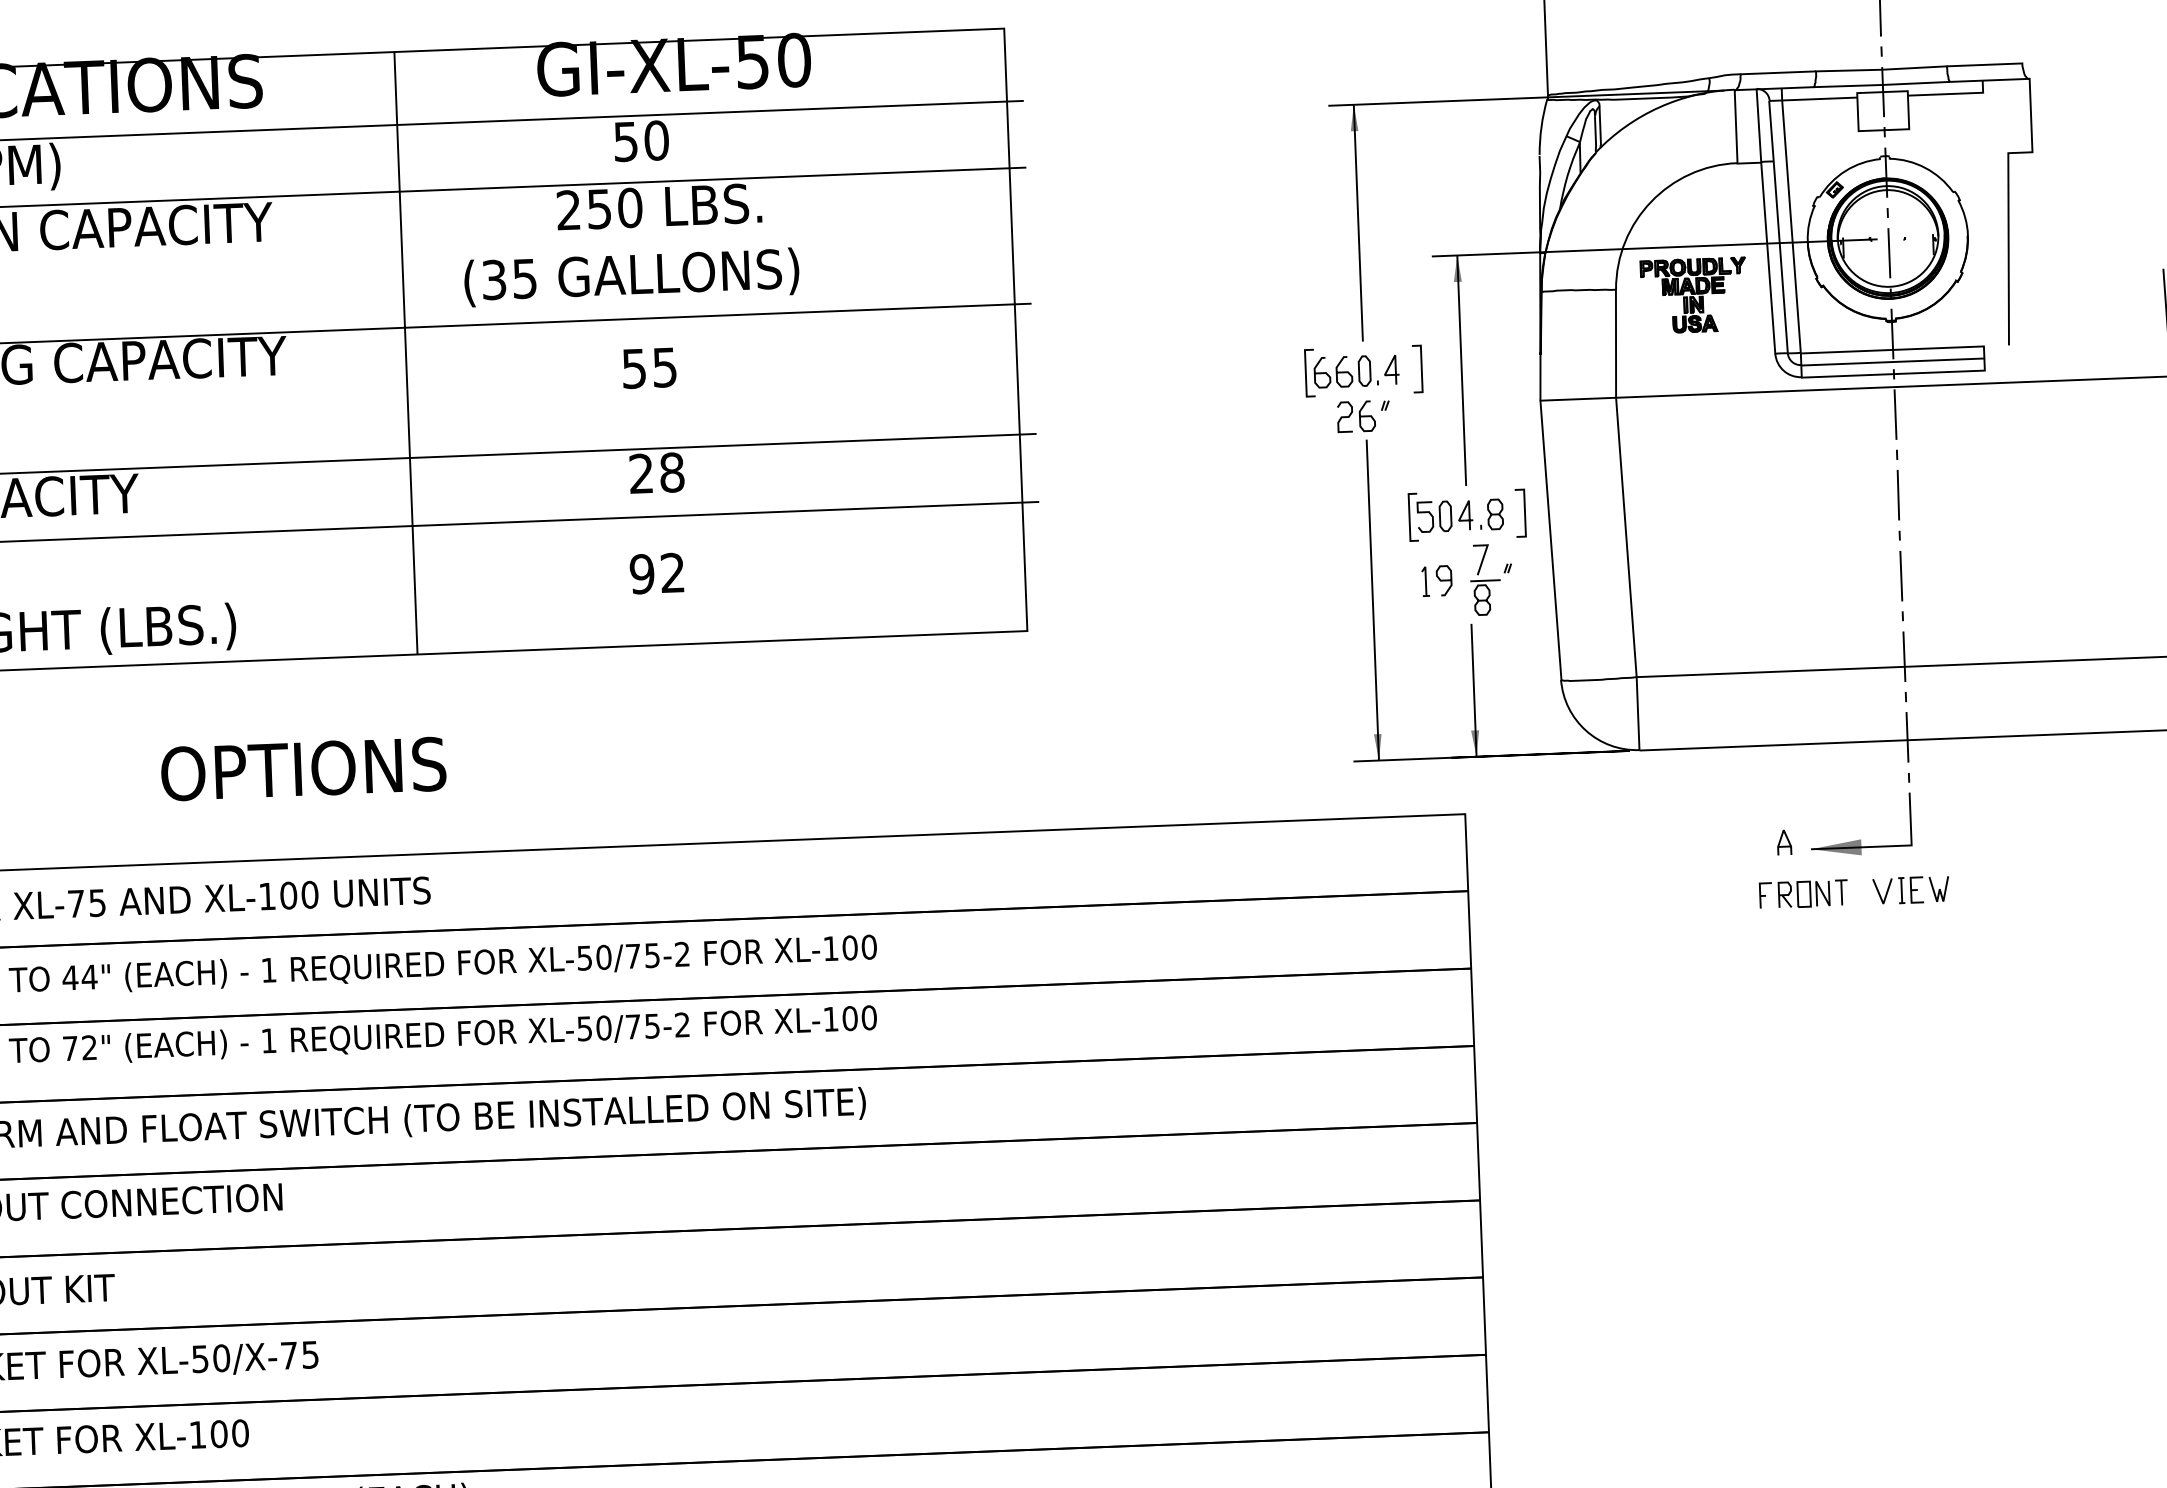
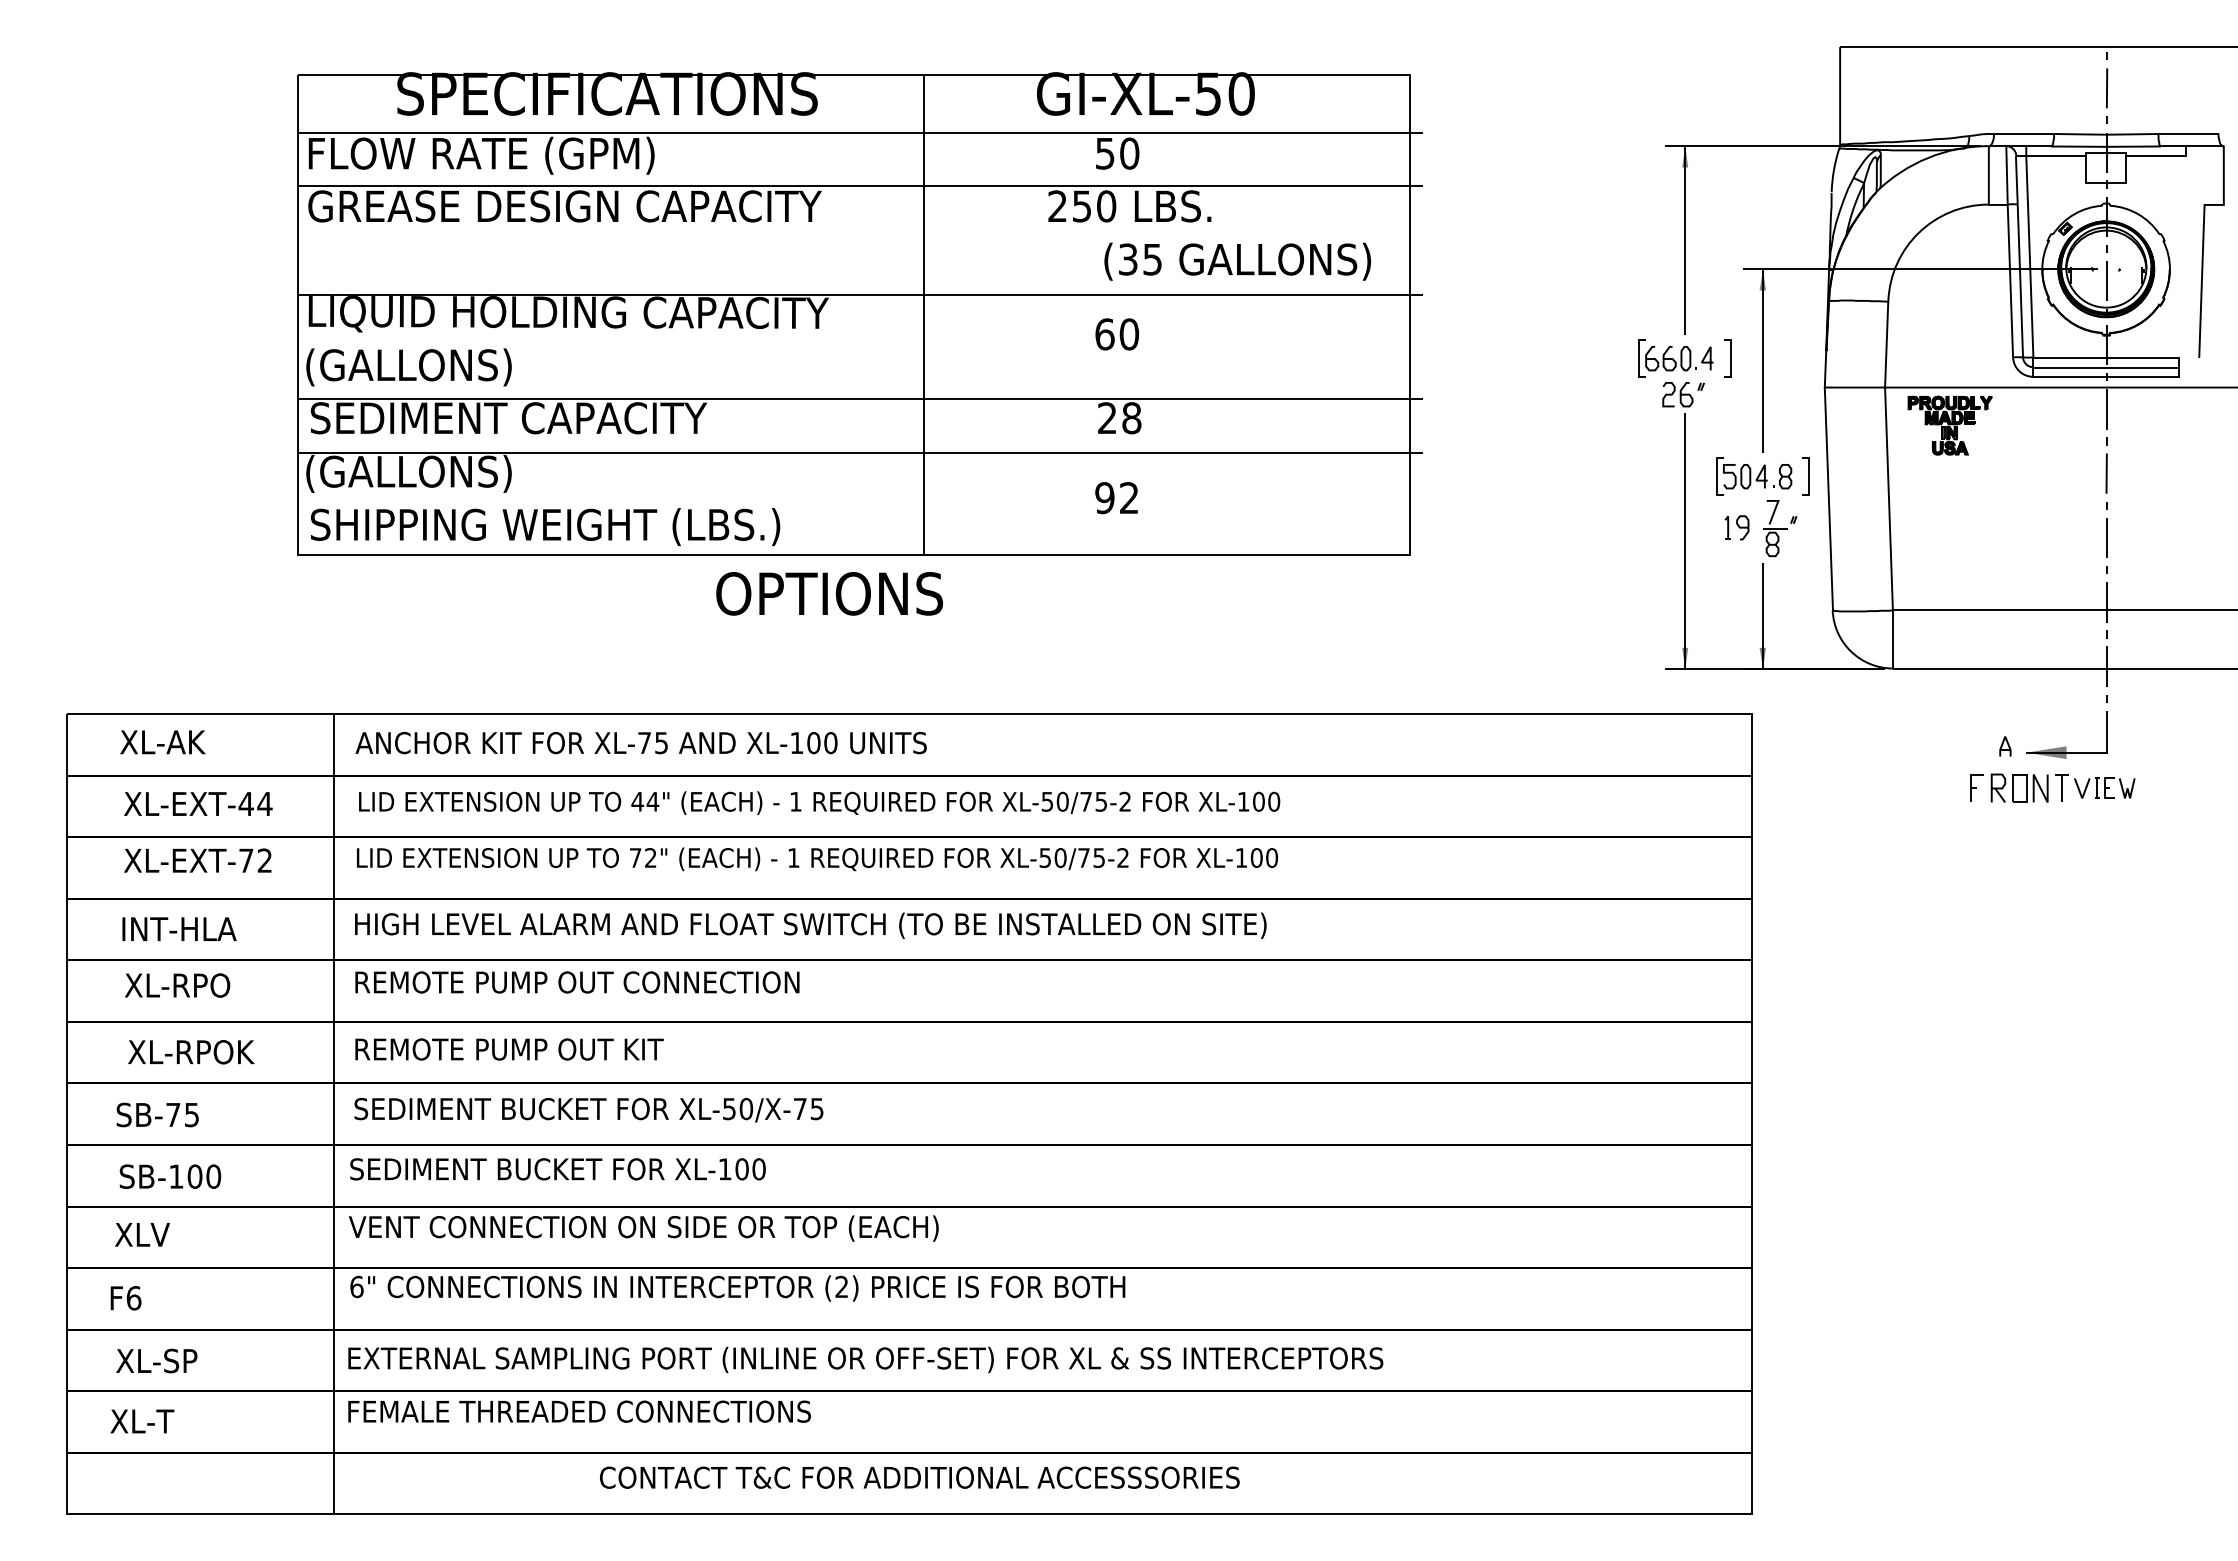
text: (631, 277) -> (1237, 261), moved
part: (1693, 295) -> (1949, 425), moved
text: (650, 368) -> (1117, 334), 55 -> 60
text: (303, 768) -> (829, 593), moved
part: (1802, 893) -> (2018, 787), size x1.4

